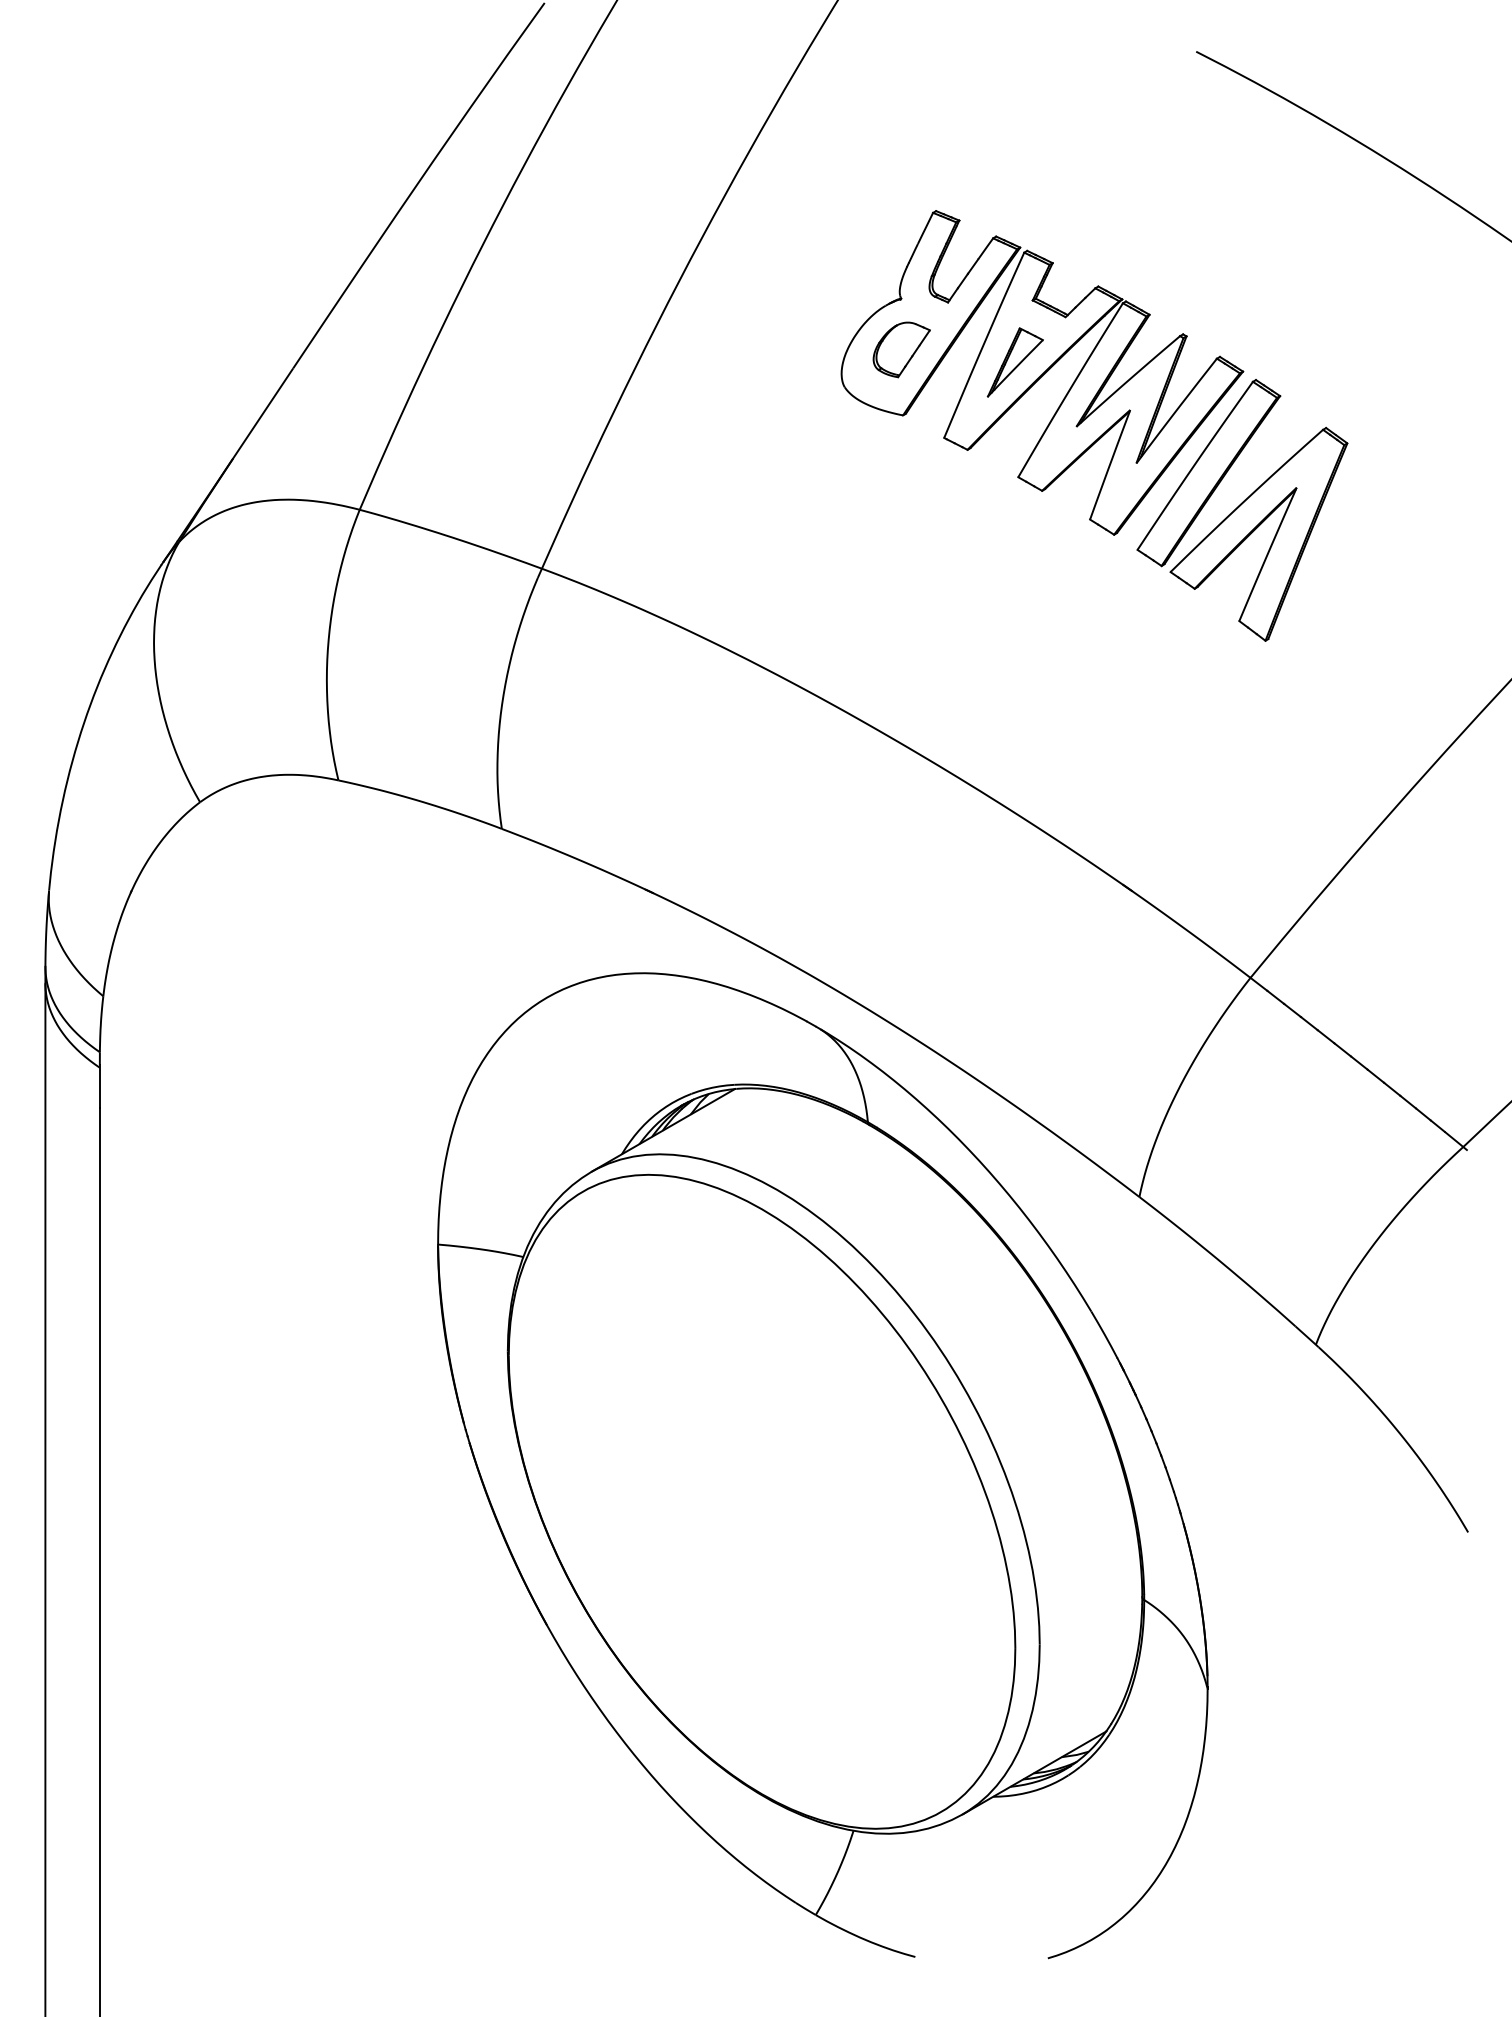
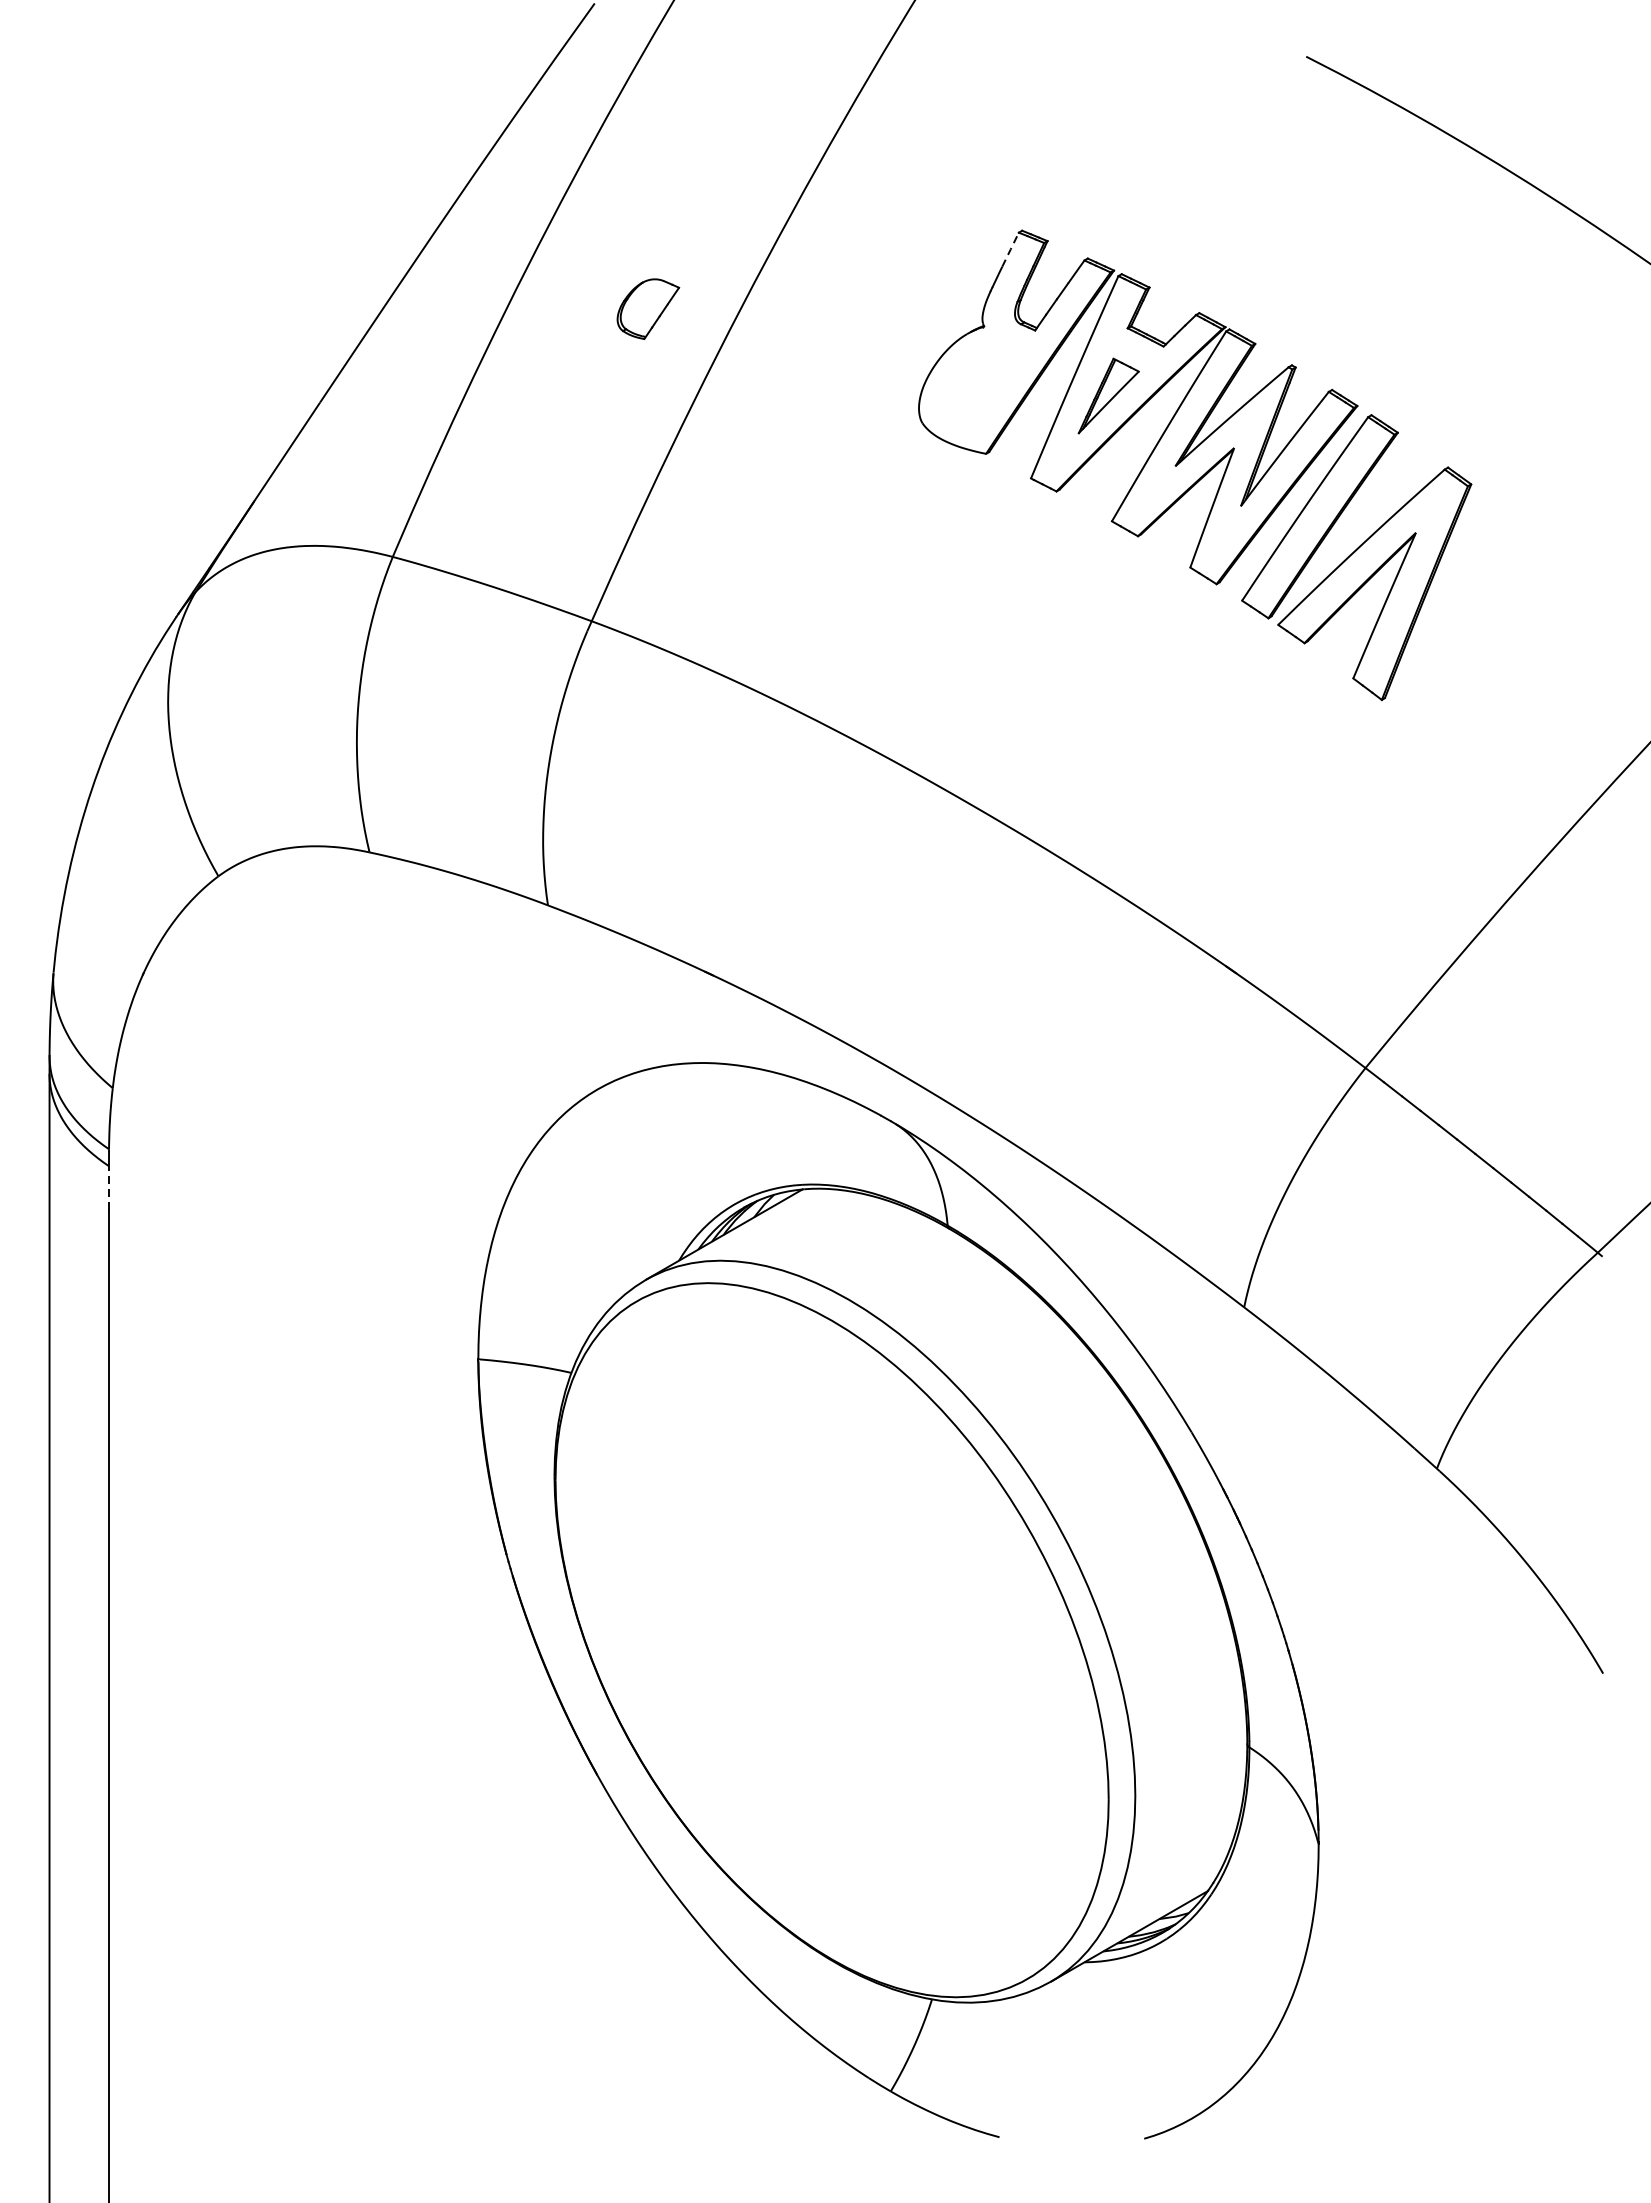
line: (925, 228) -> (1010, 249), solid -> dashed
part: (901, 349) -> (648, 308), moved
line: (99, 1086) -> (108, 1186), solid -> dashed

